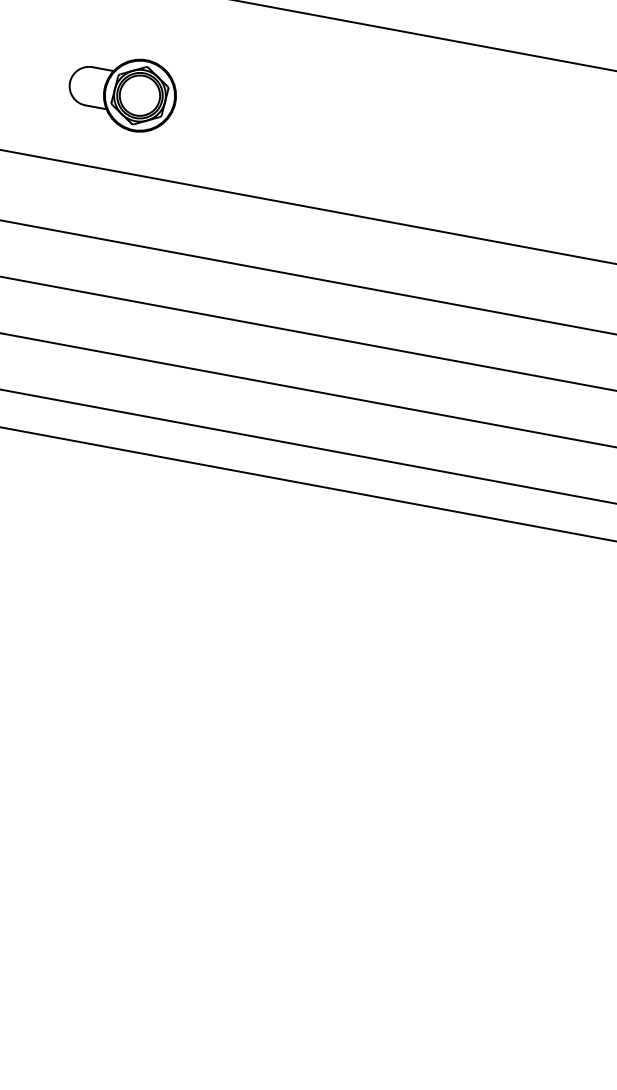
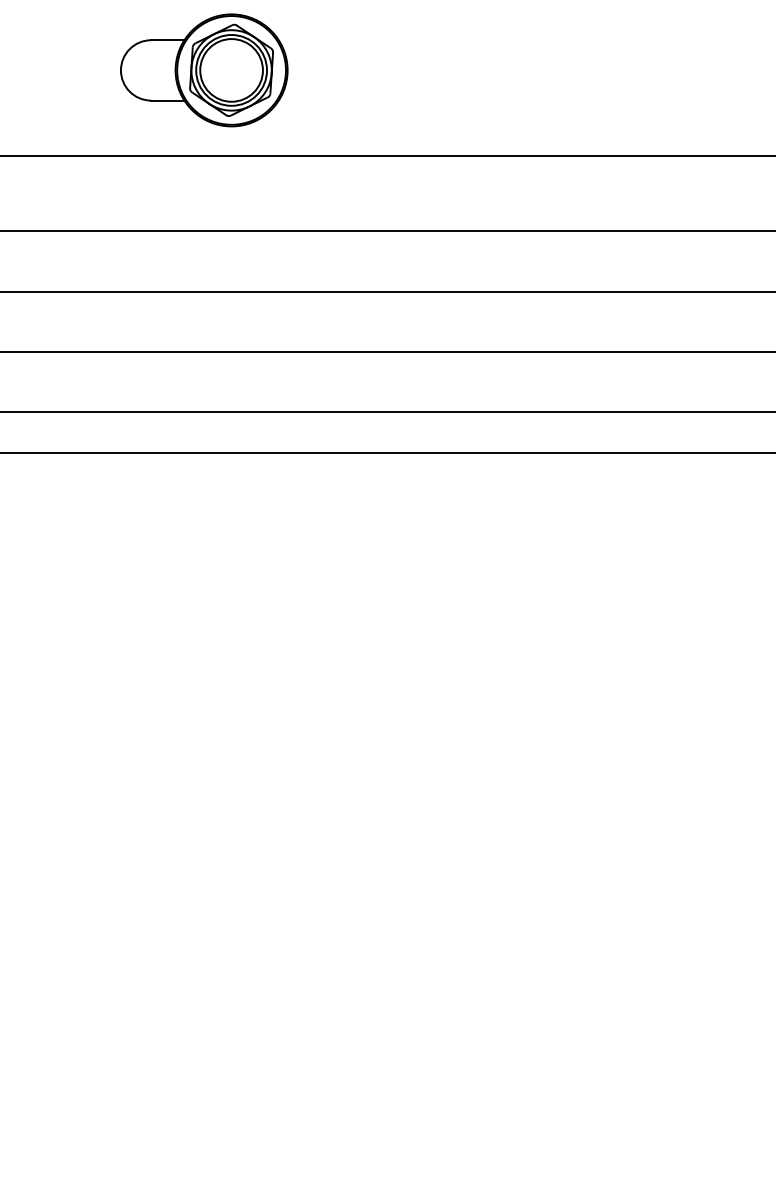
part: (122, 92) -> (204, 70), size x1.43

